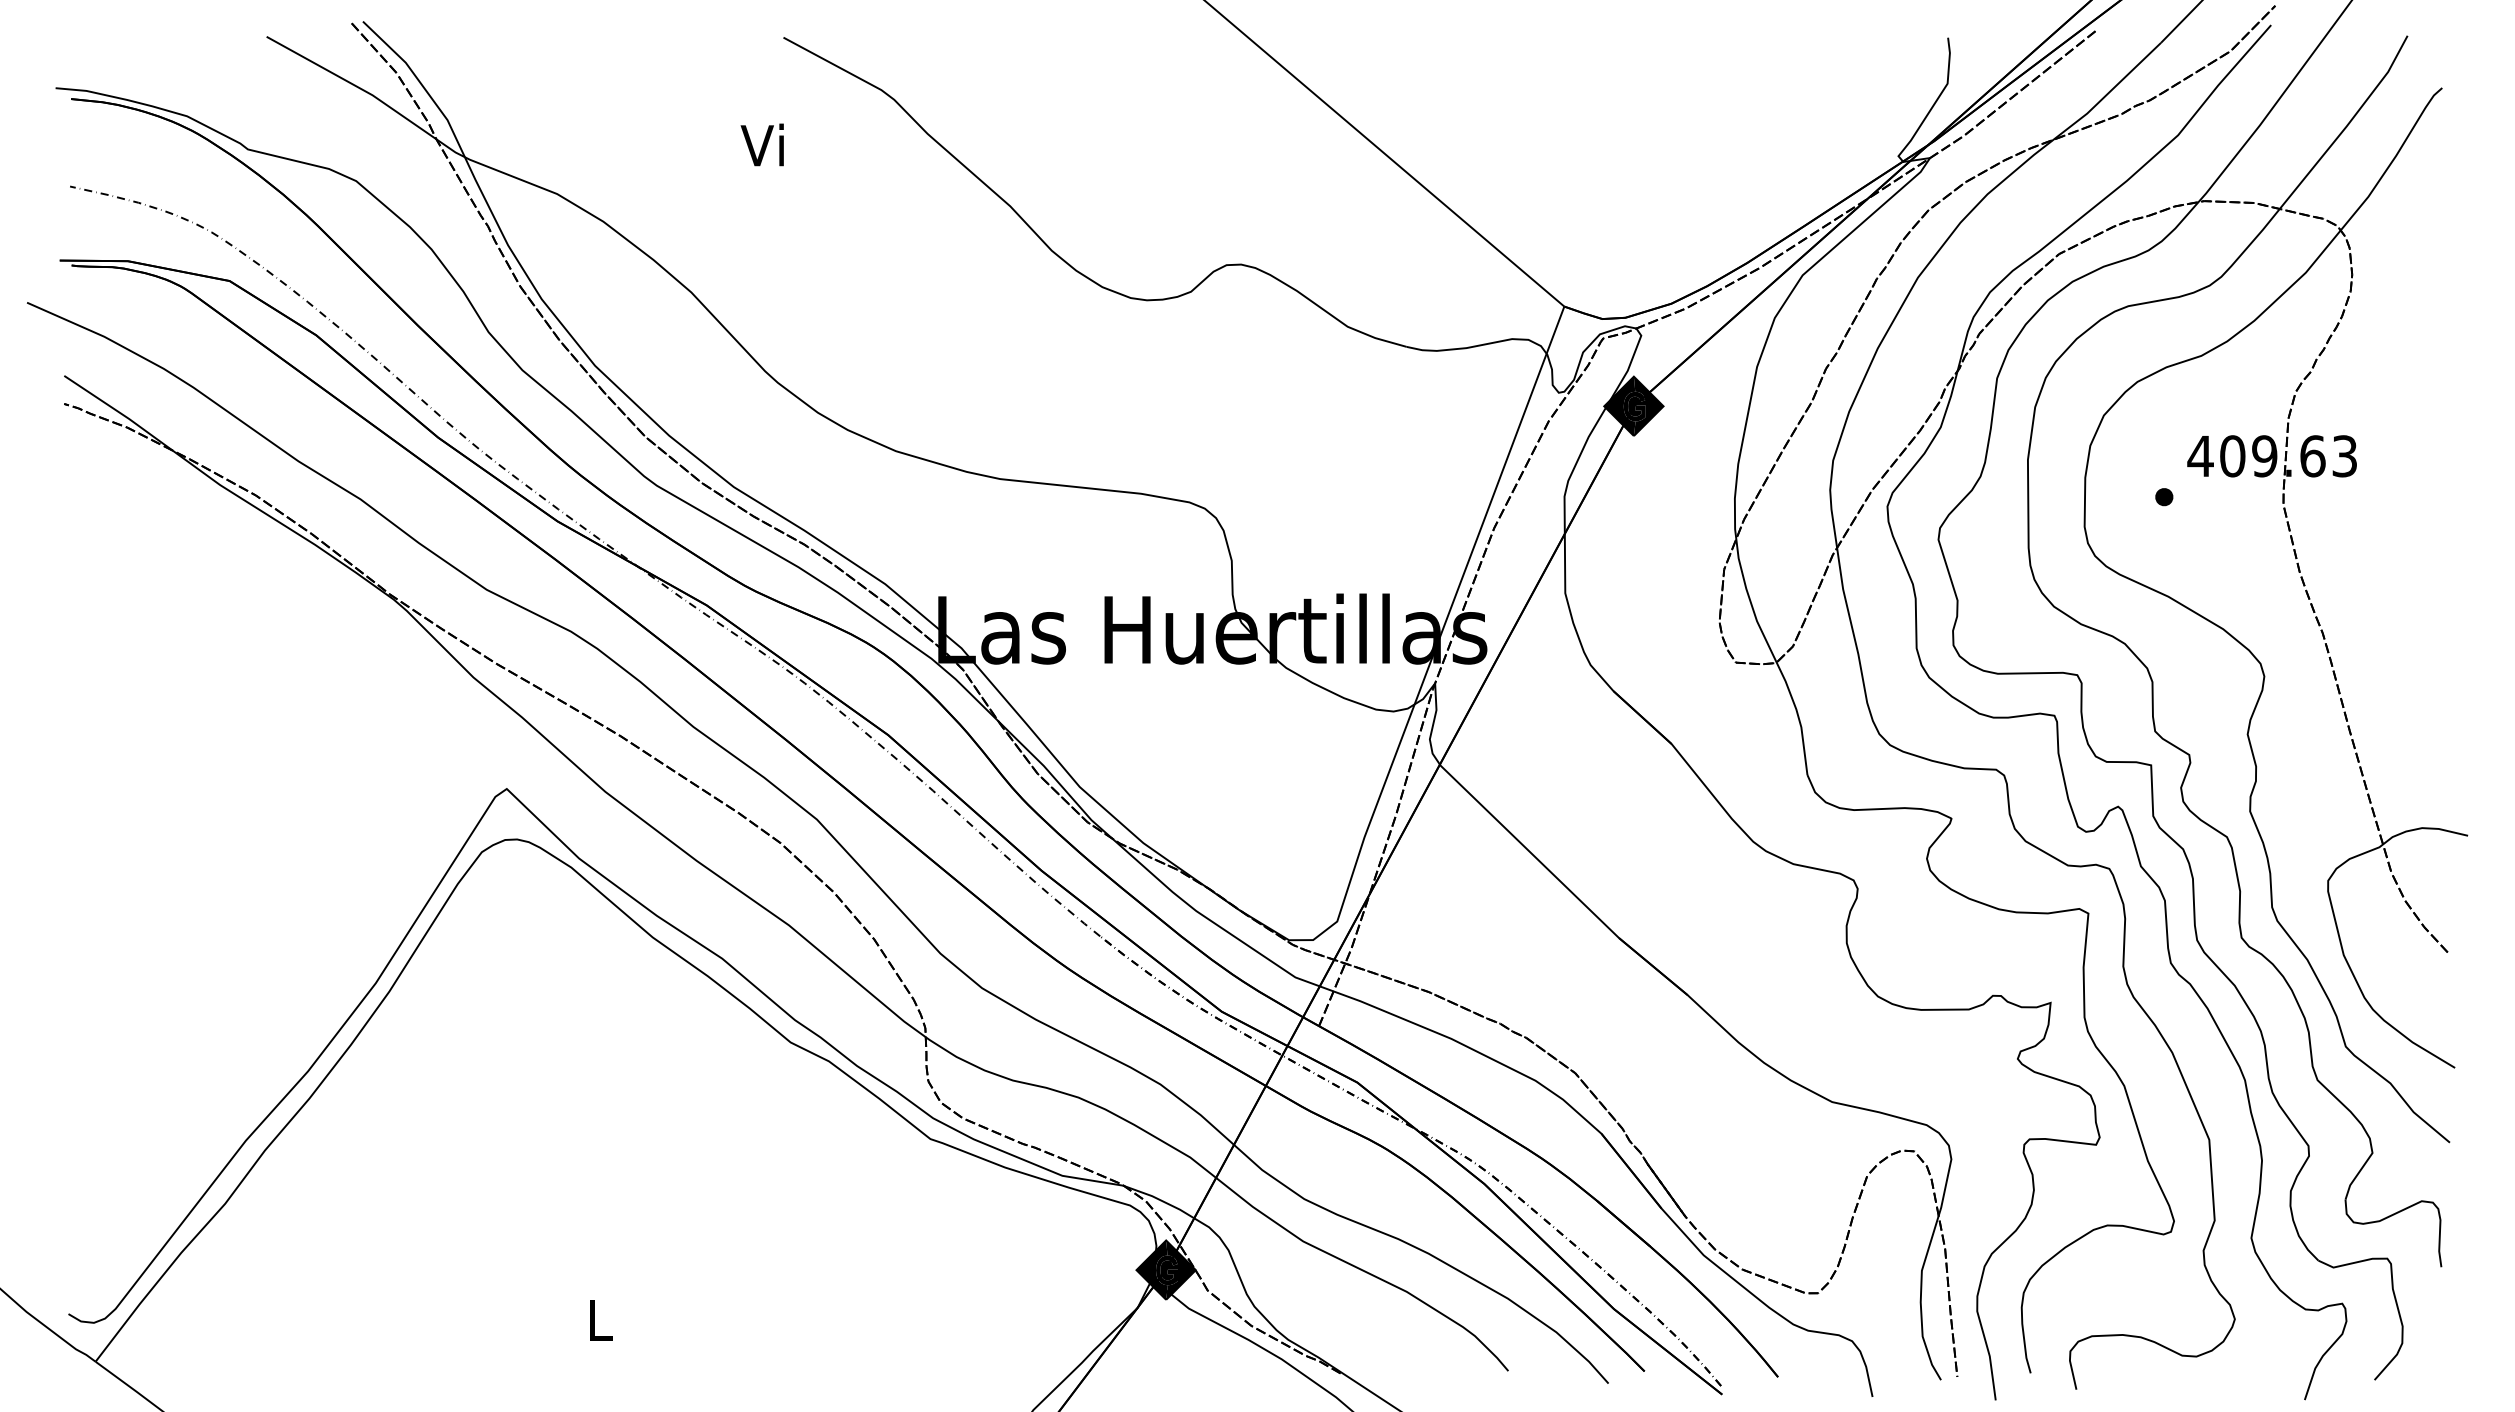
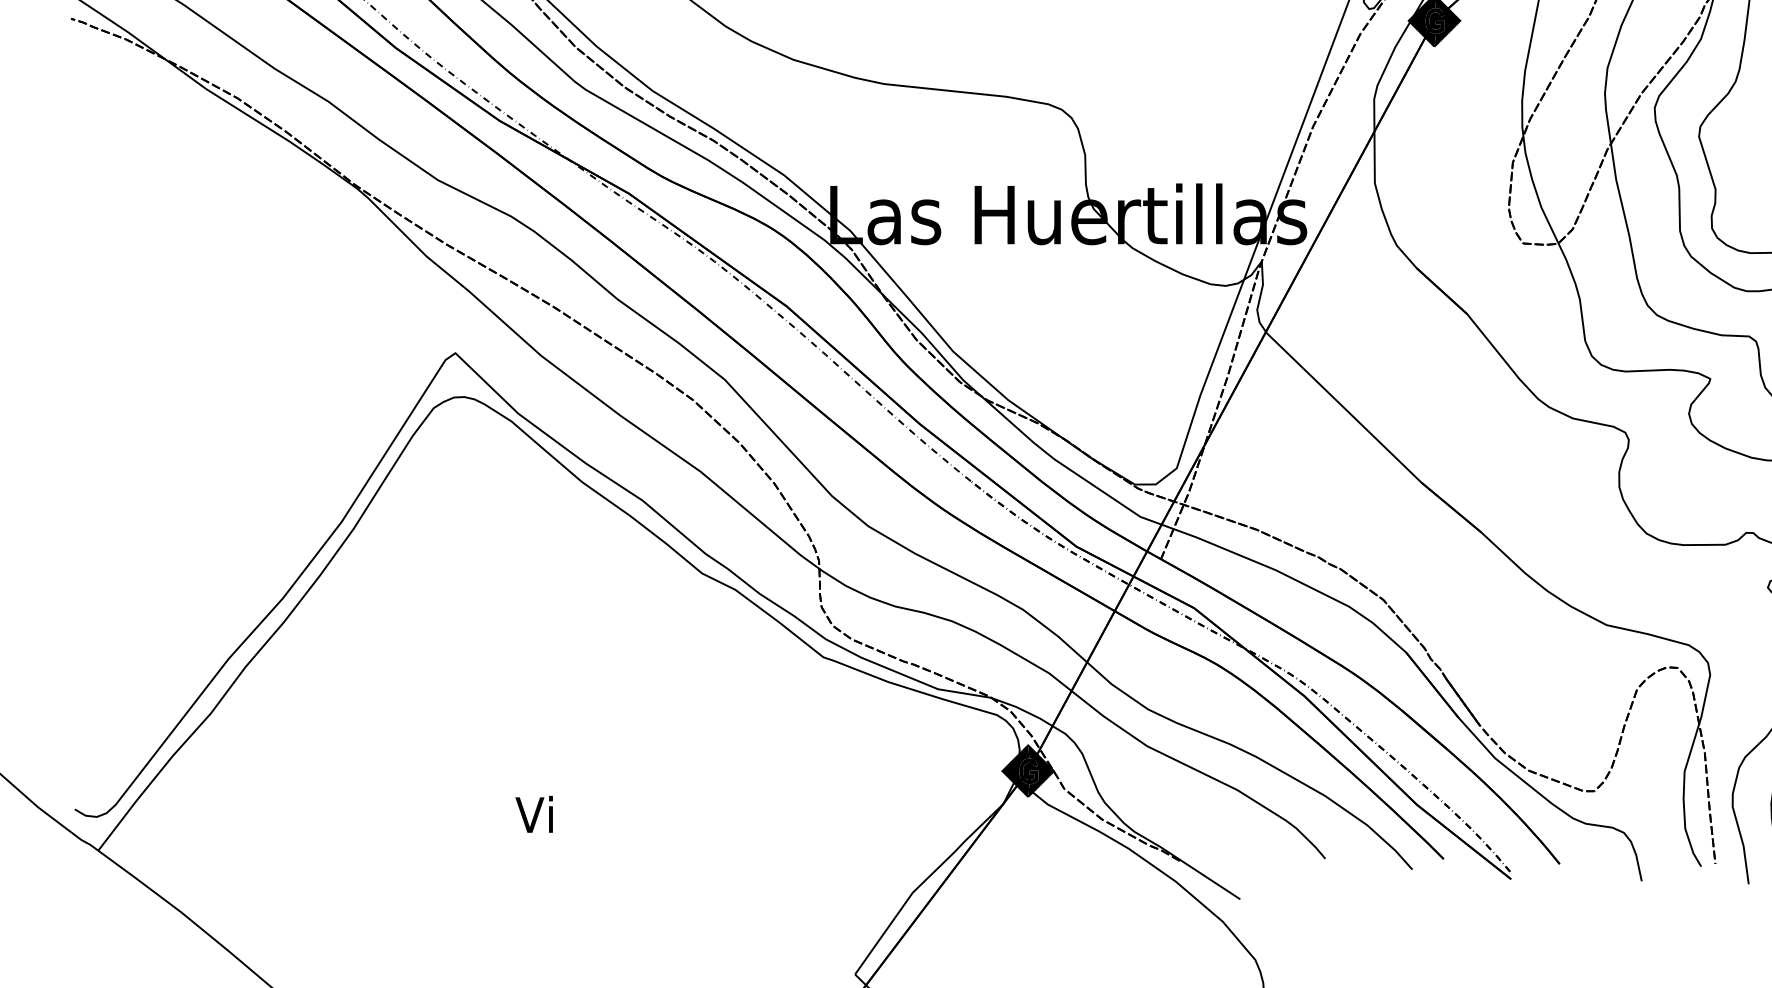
text: (596, 1319) -> (533, 814), L -> Vi

